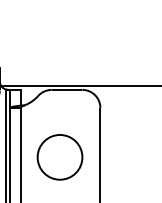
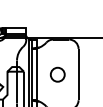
part: (59, 157) -> (57, 74), size x0.6

